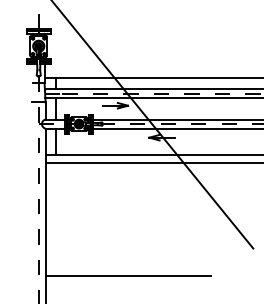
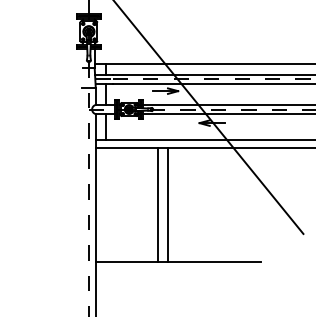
line: (108, 219) -> (158, 204), added
line: (117, 219) -> (167, 204), added

